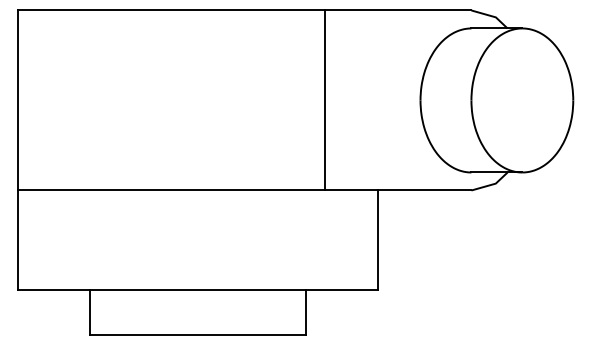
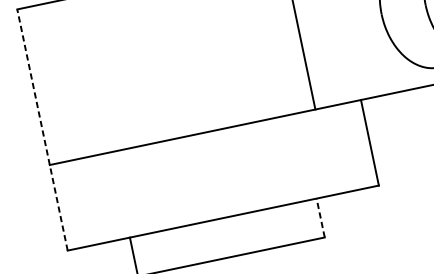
line: (17, 149) -> (42, 129), solid -> dashed
line: (305, 311) -> (320, 217), solid -> dashed

